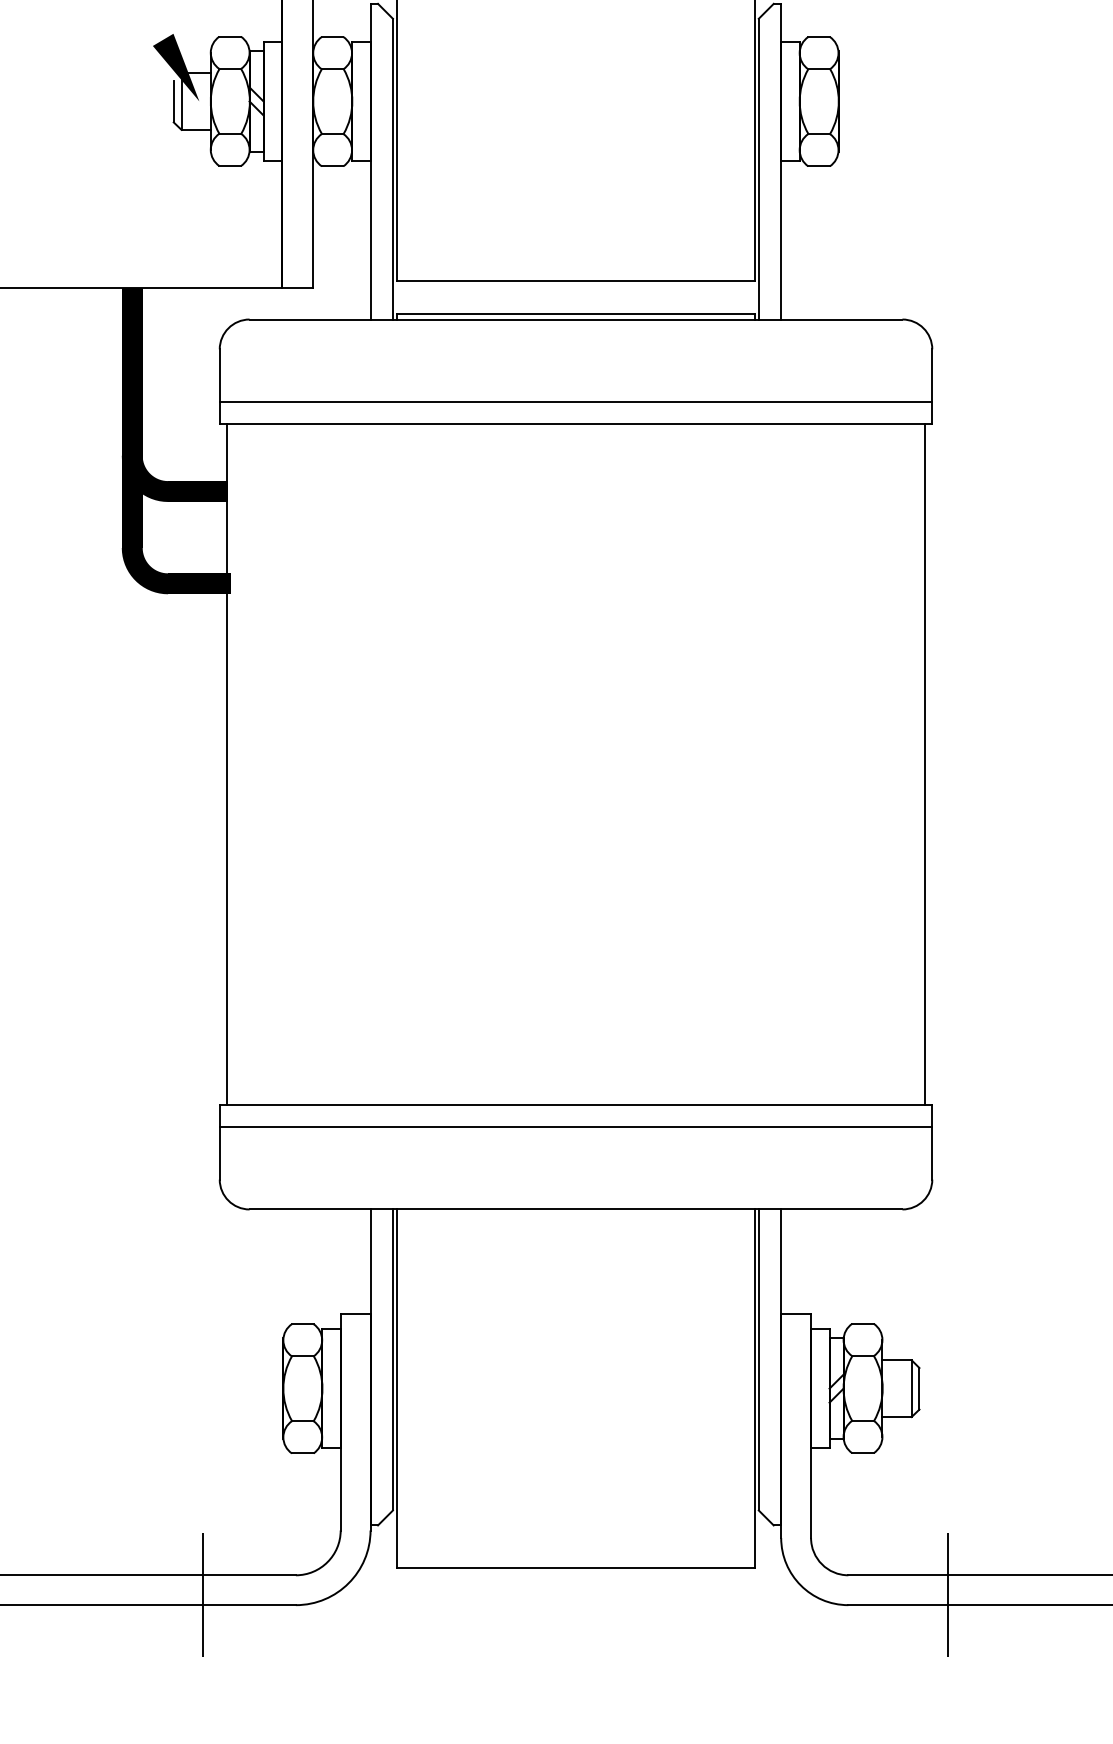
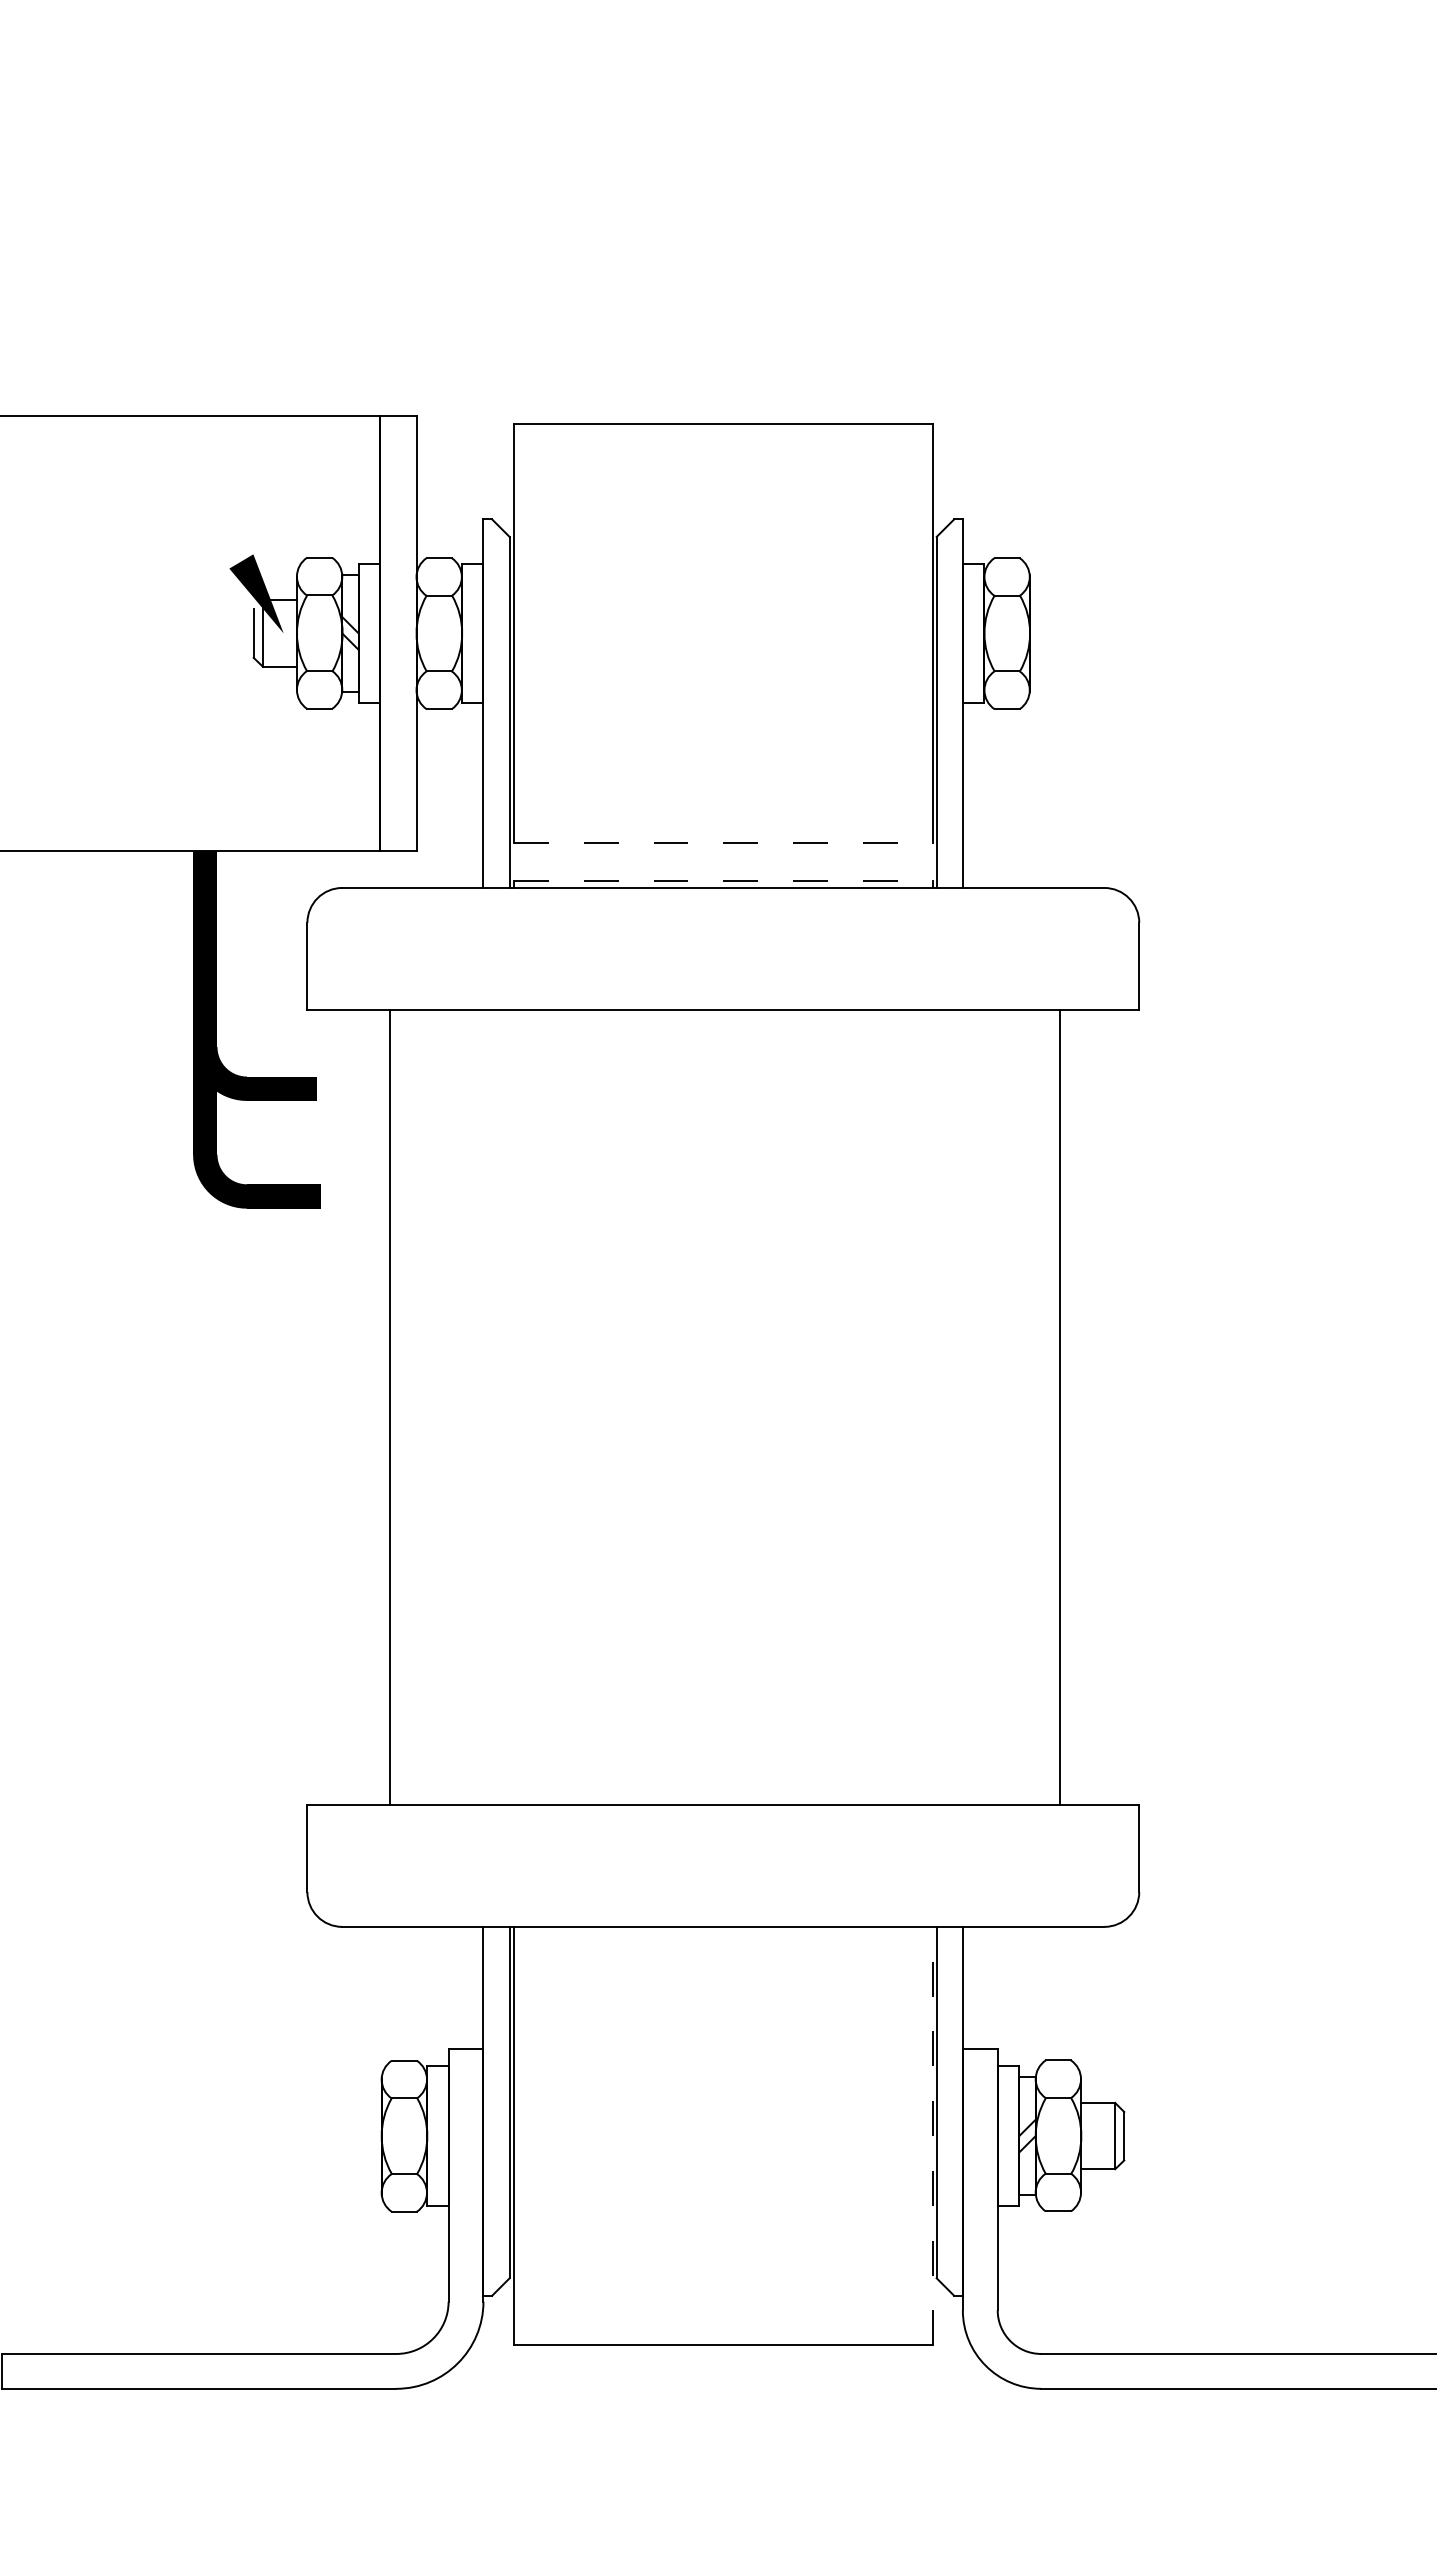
line: (576, 280) -> (723, 842), solid -> dashed
line: (576, 313) -> (723, 881), solid -> dashed
line: (576, 401) -> (723, 983), removed
line: (226, 764) -> (389, 1407), moved
line: (924, 764) -> (1059, 1407), moved
line: (576, 1127) -> (723, 1831), removed
line: (755, 1388) -> (932, 2135), solid -> dashed
line: (203, 1594) -> (288, 2376), removed
line: (948, 1594) -> (1158, 2376), removed

